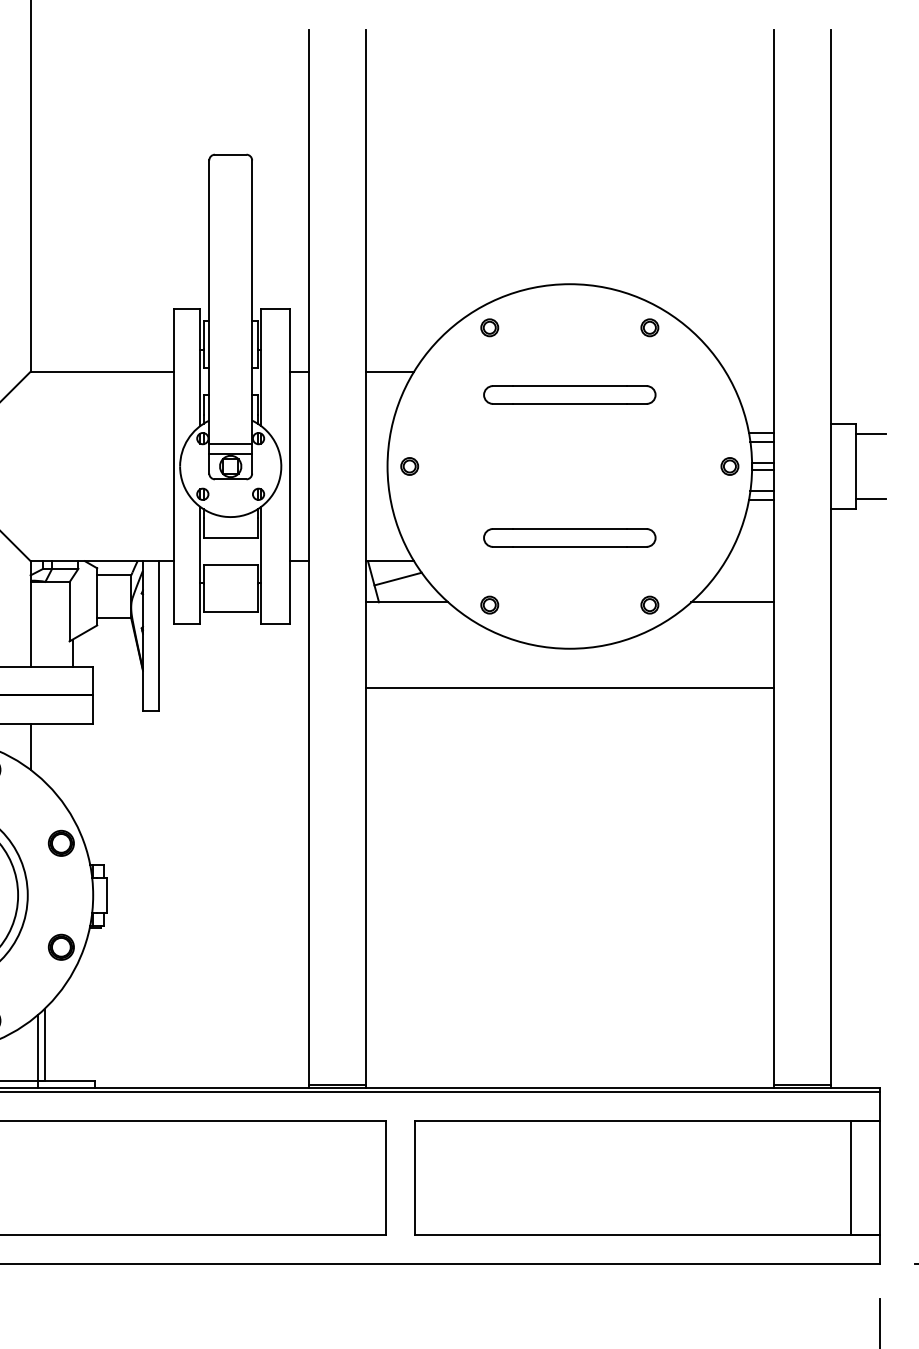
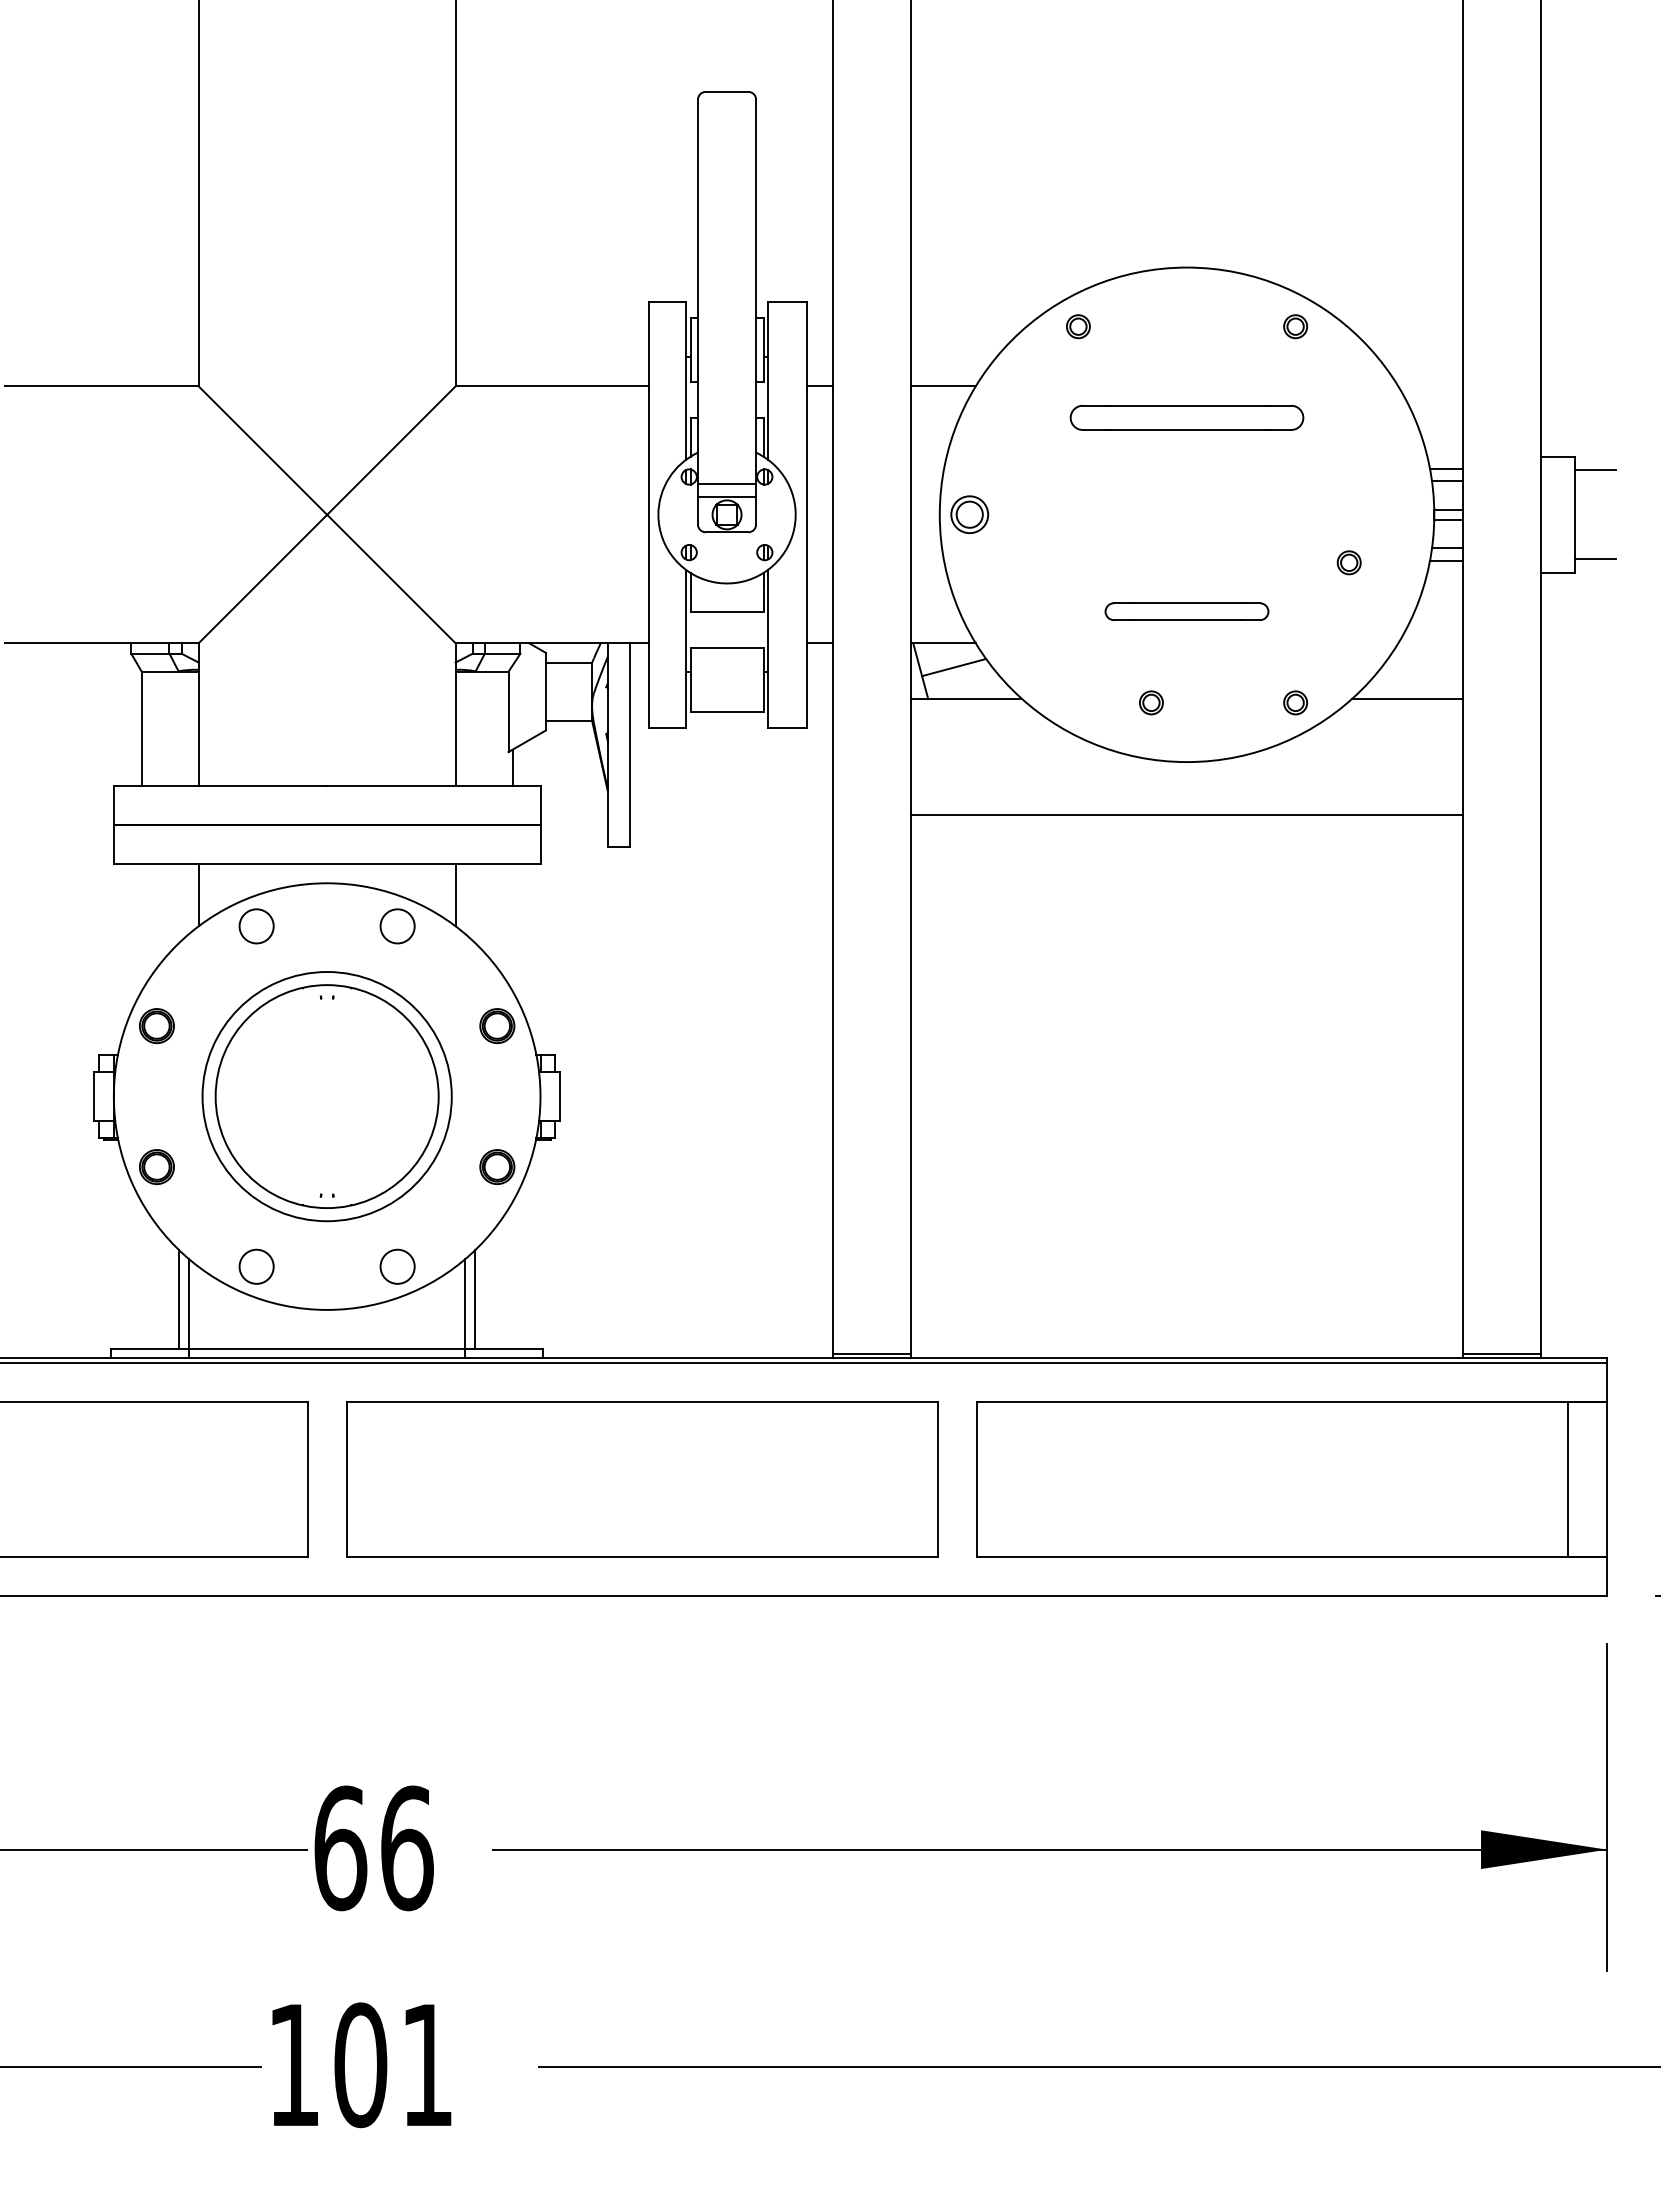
part: (409, 466) -> (969, 514), size x1.6
part: (729, 466) -> (1348, 562), moved
part: (569, 537) -> (1186, 611), size x0.7
part: (489, 604) -> (1151, 702), moved

